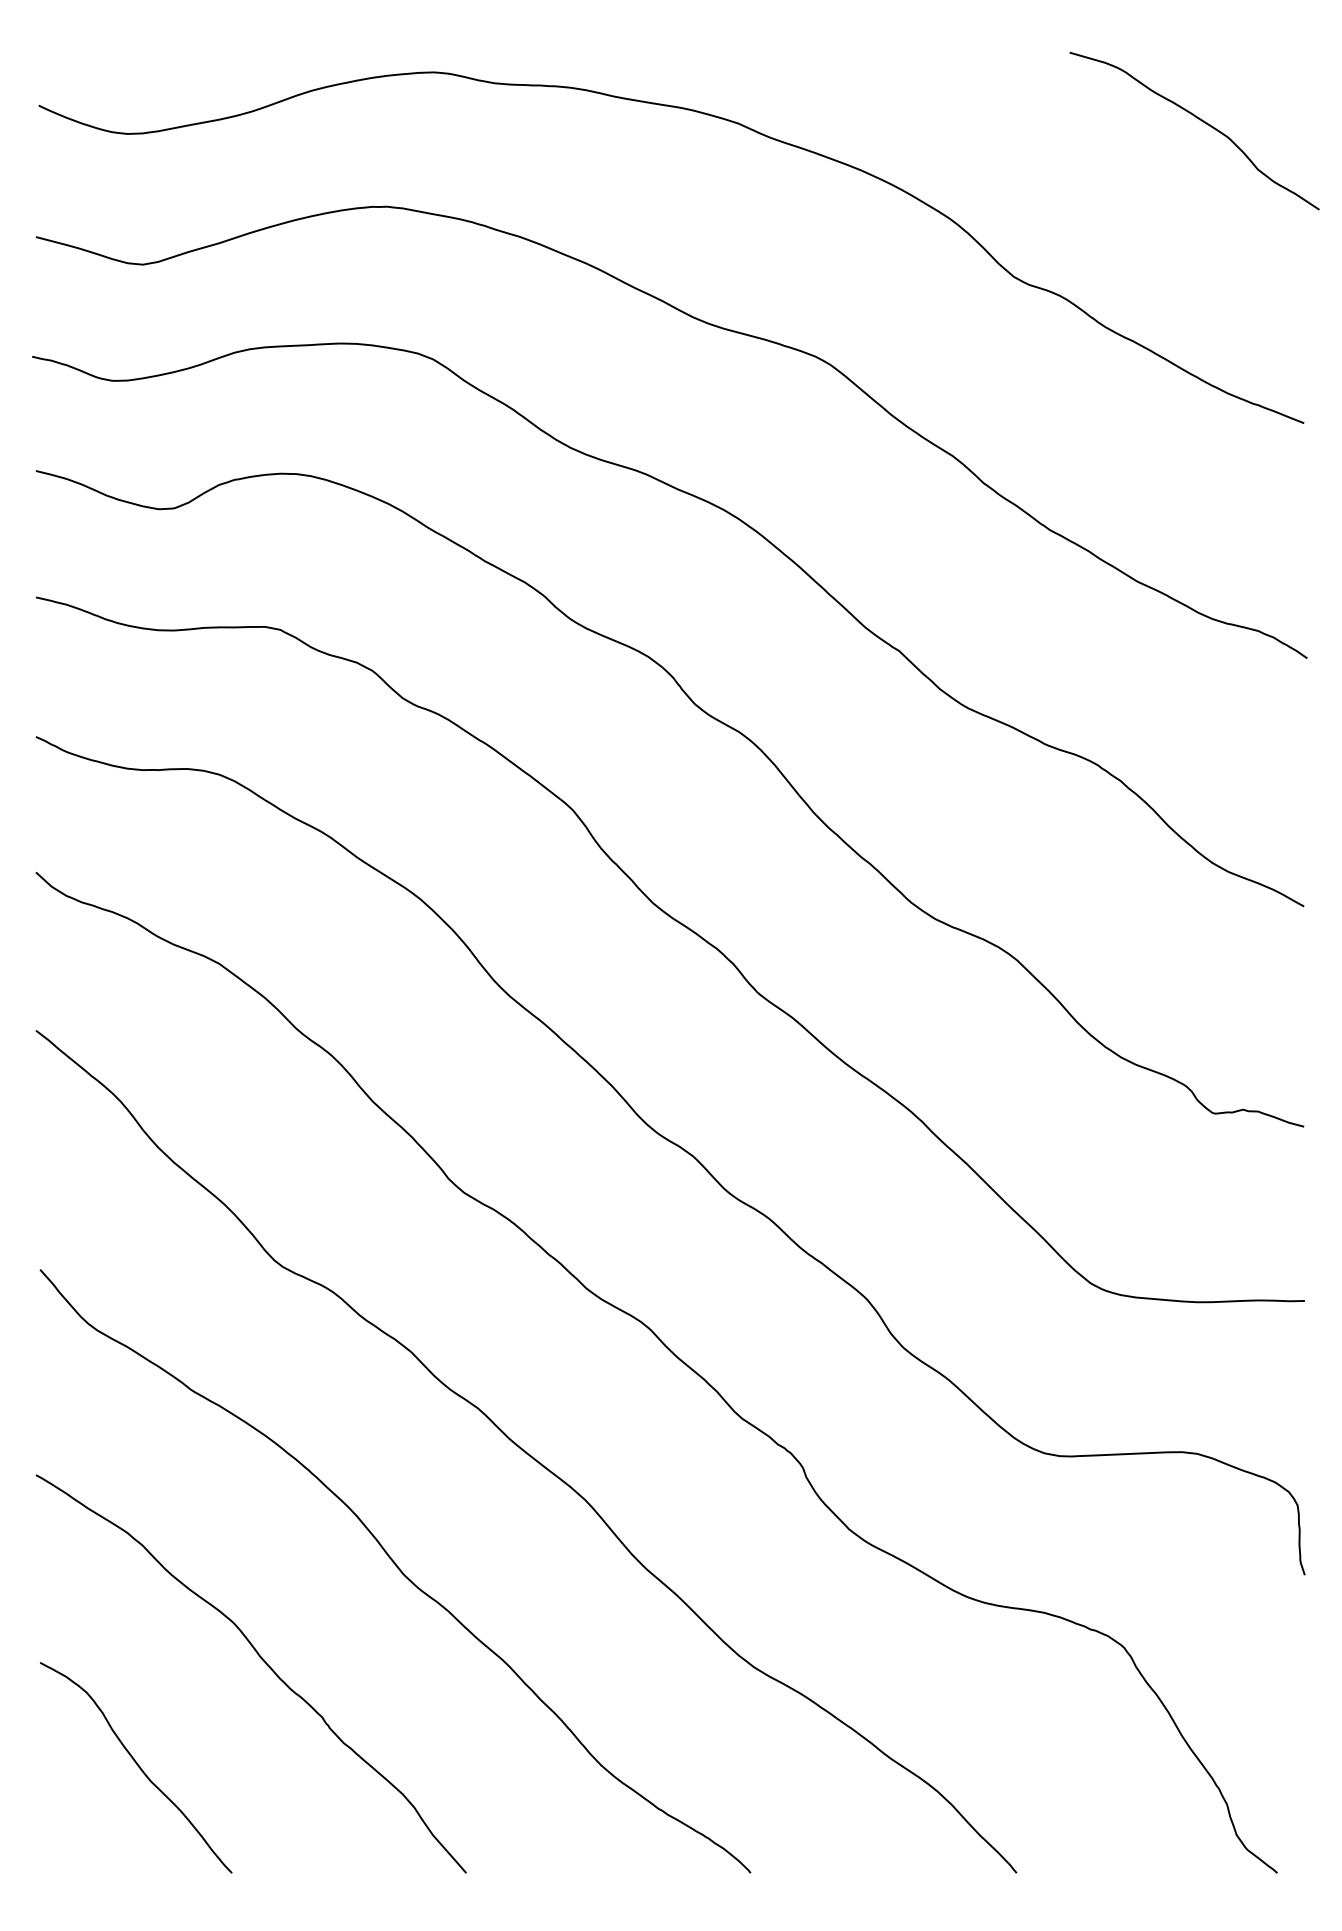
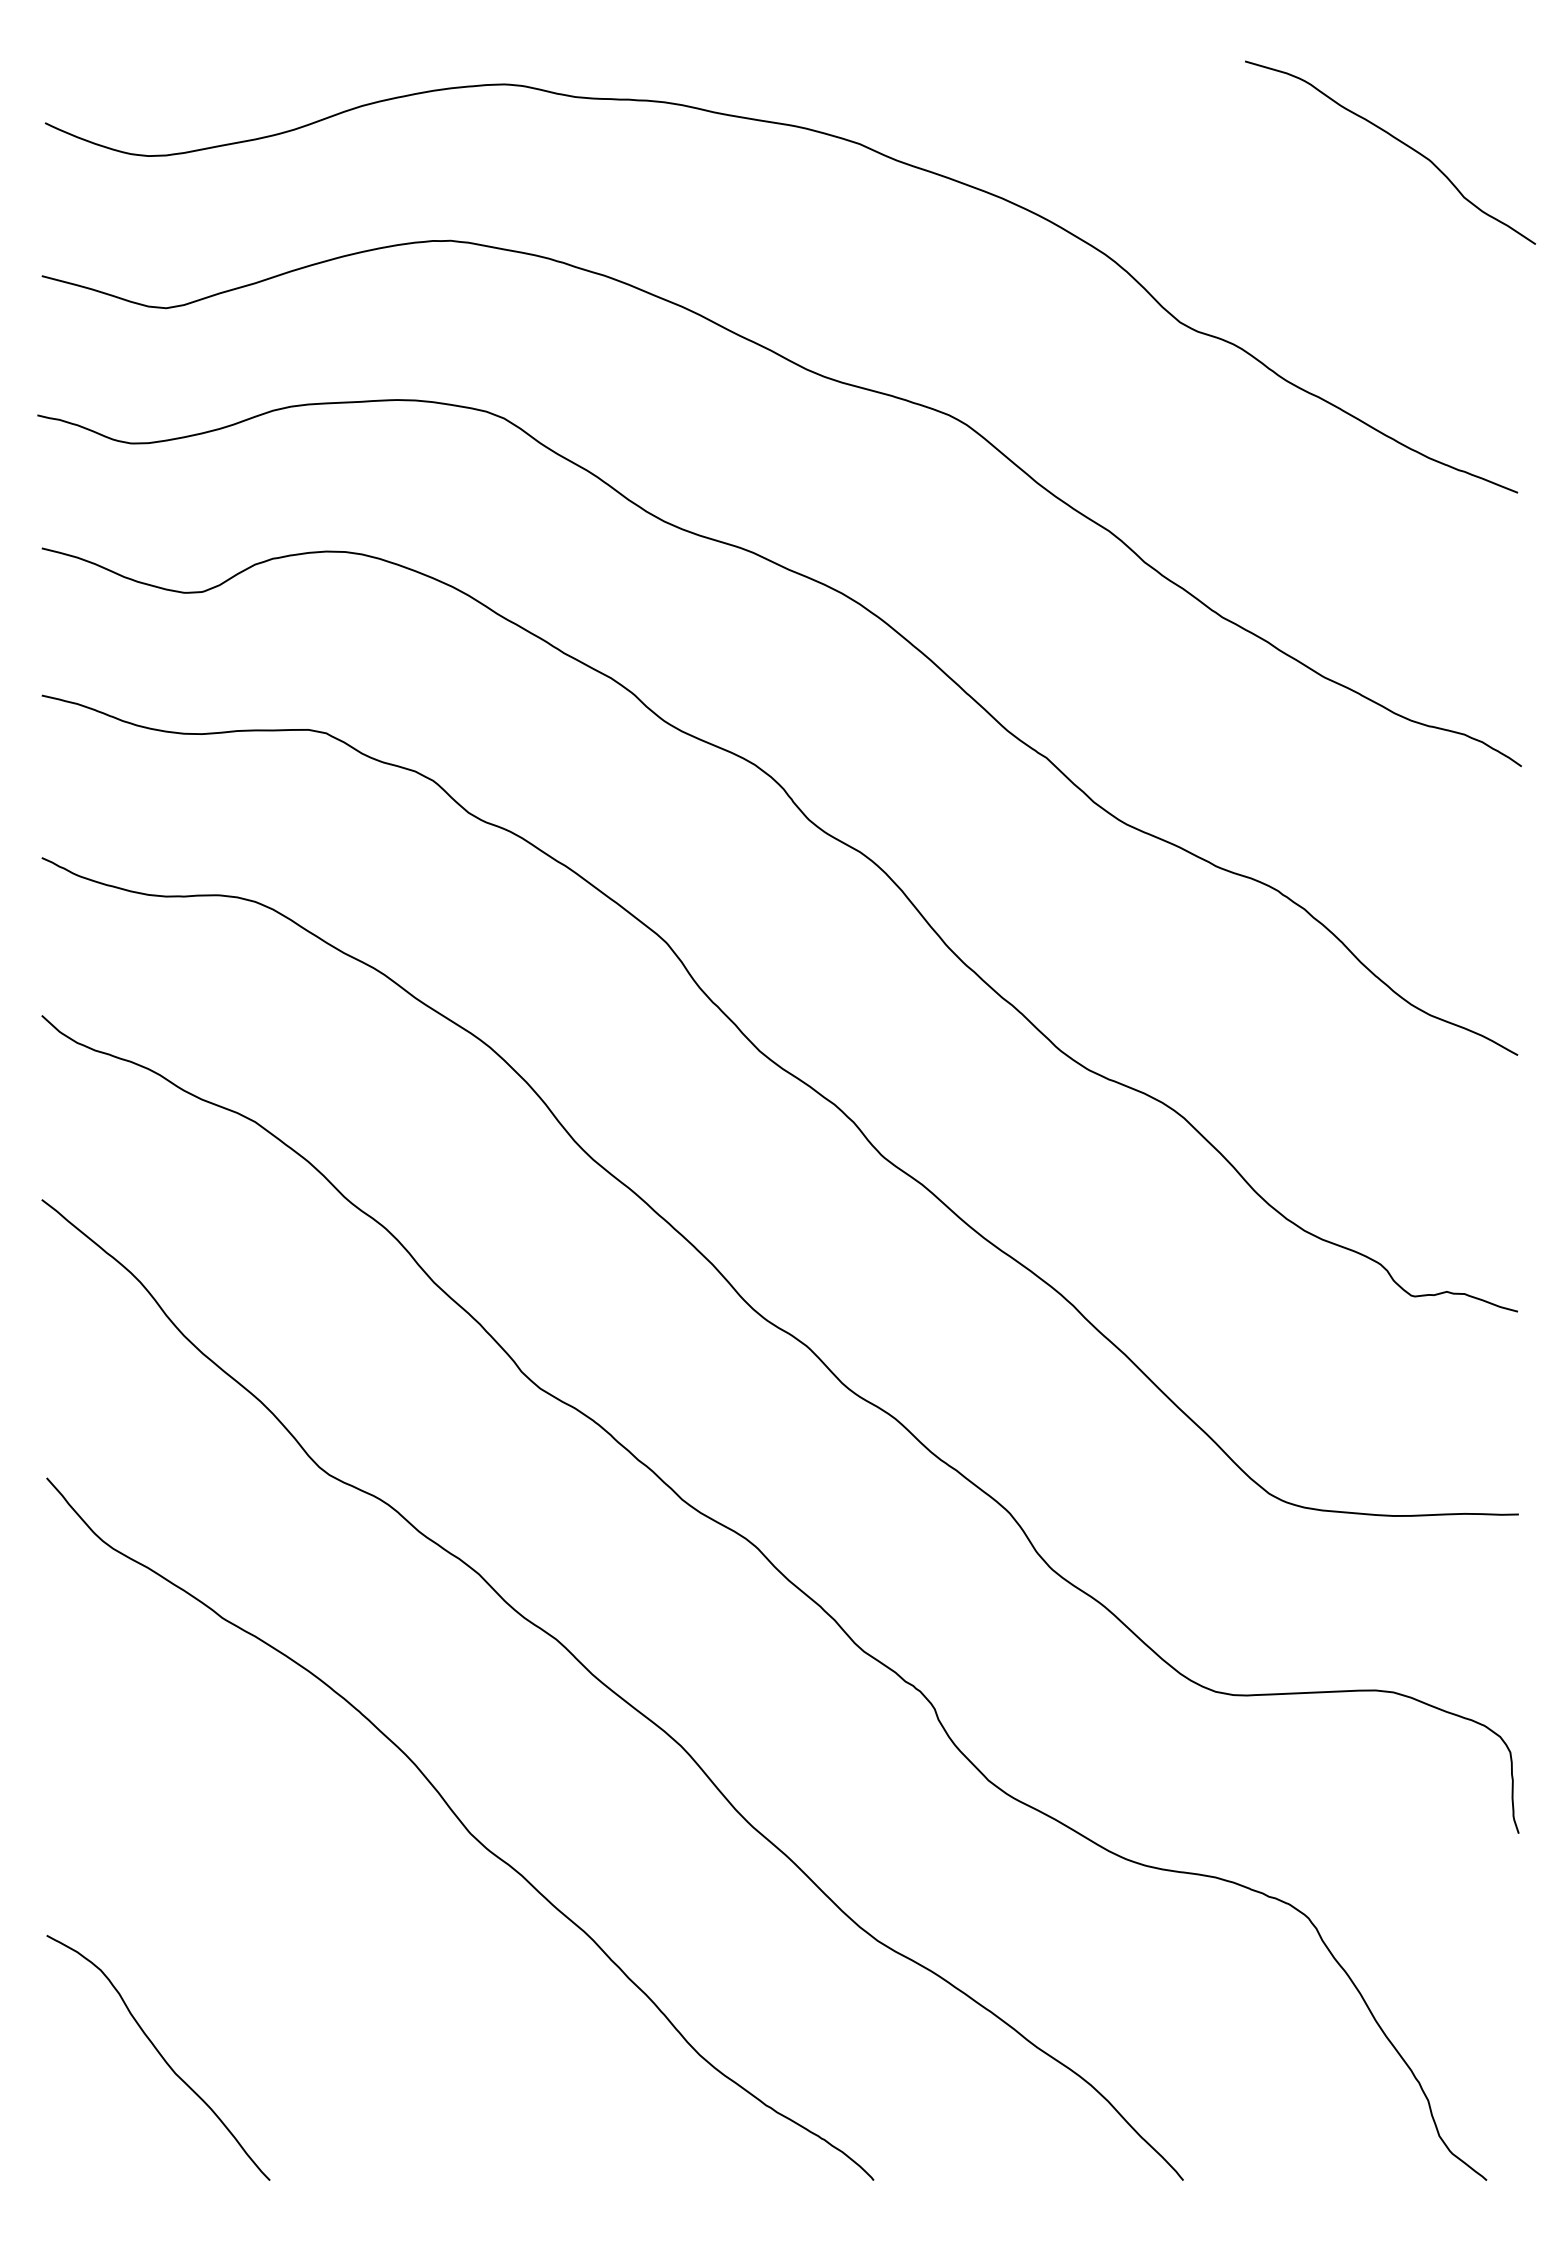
curve: (264, 1662) -> (307, 1935), removed

